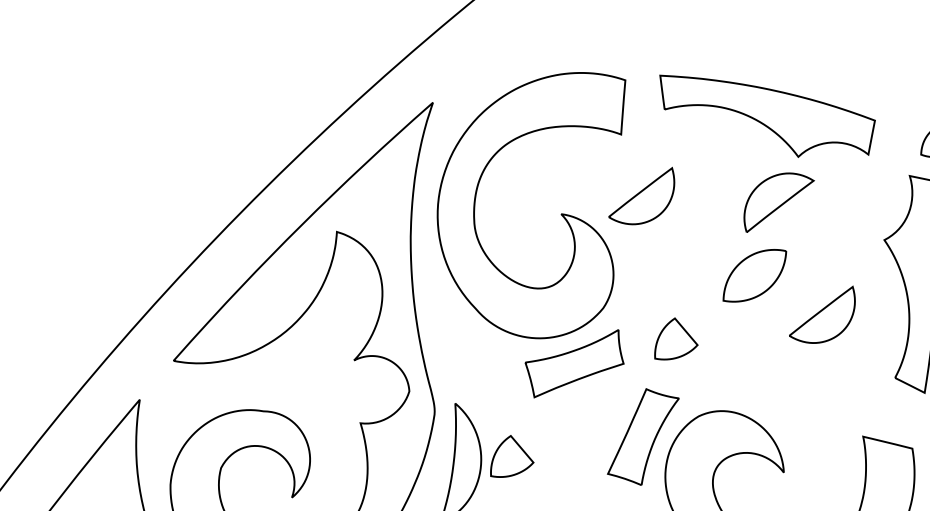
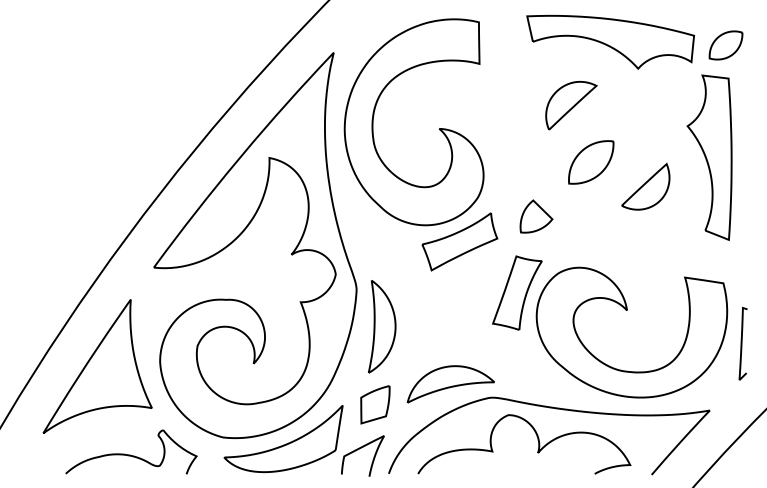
part: (765, 118) -> (610, 41), moved
part: (641, 194) -> (499, 108), removed
part: (778, 203) -> (571, 105), moved
part: (513, 457) -> (419, 317), removed

